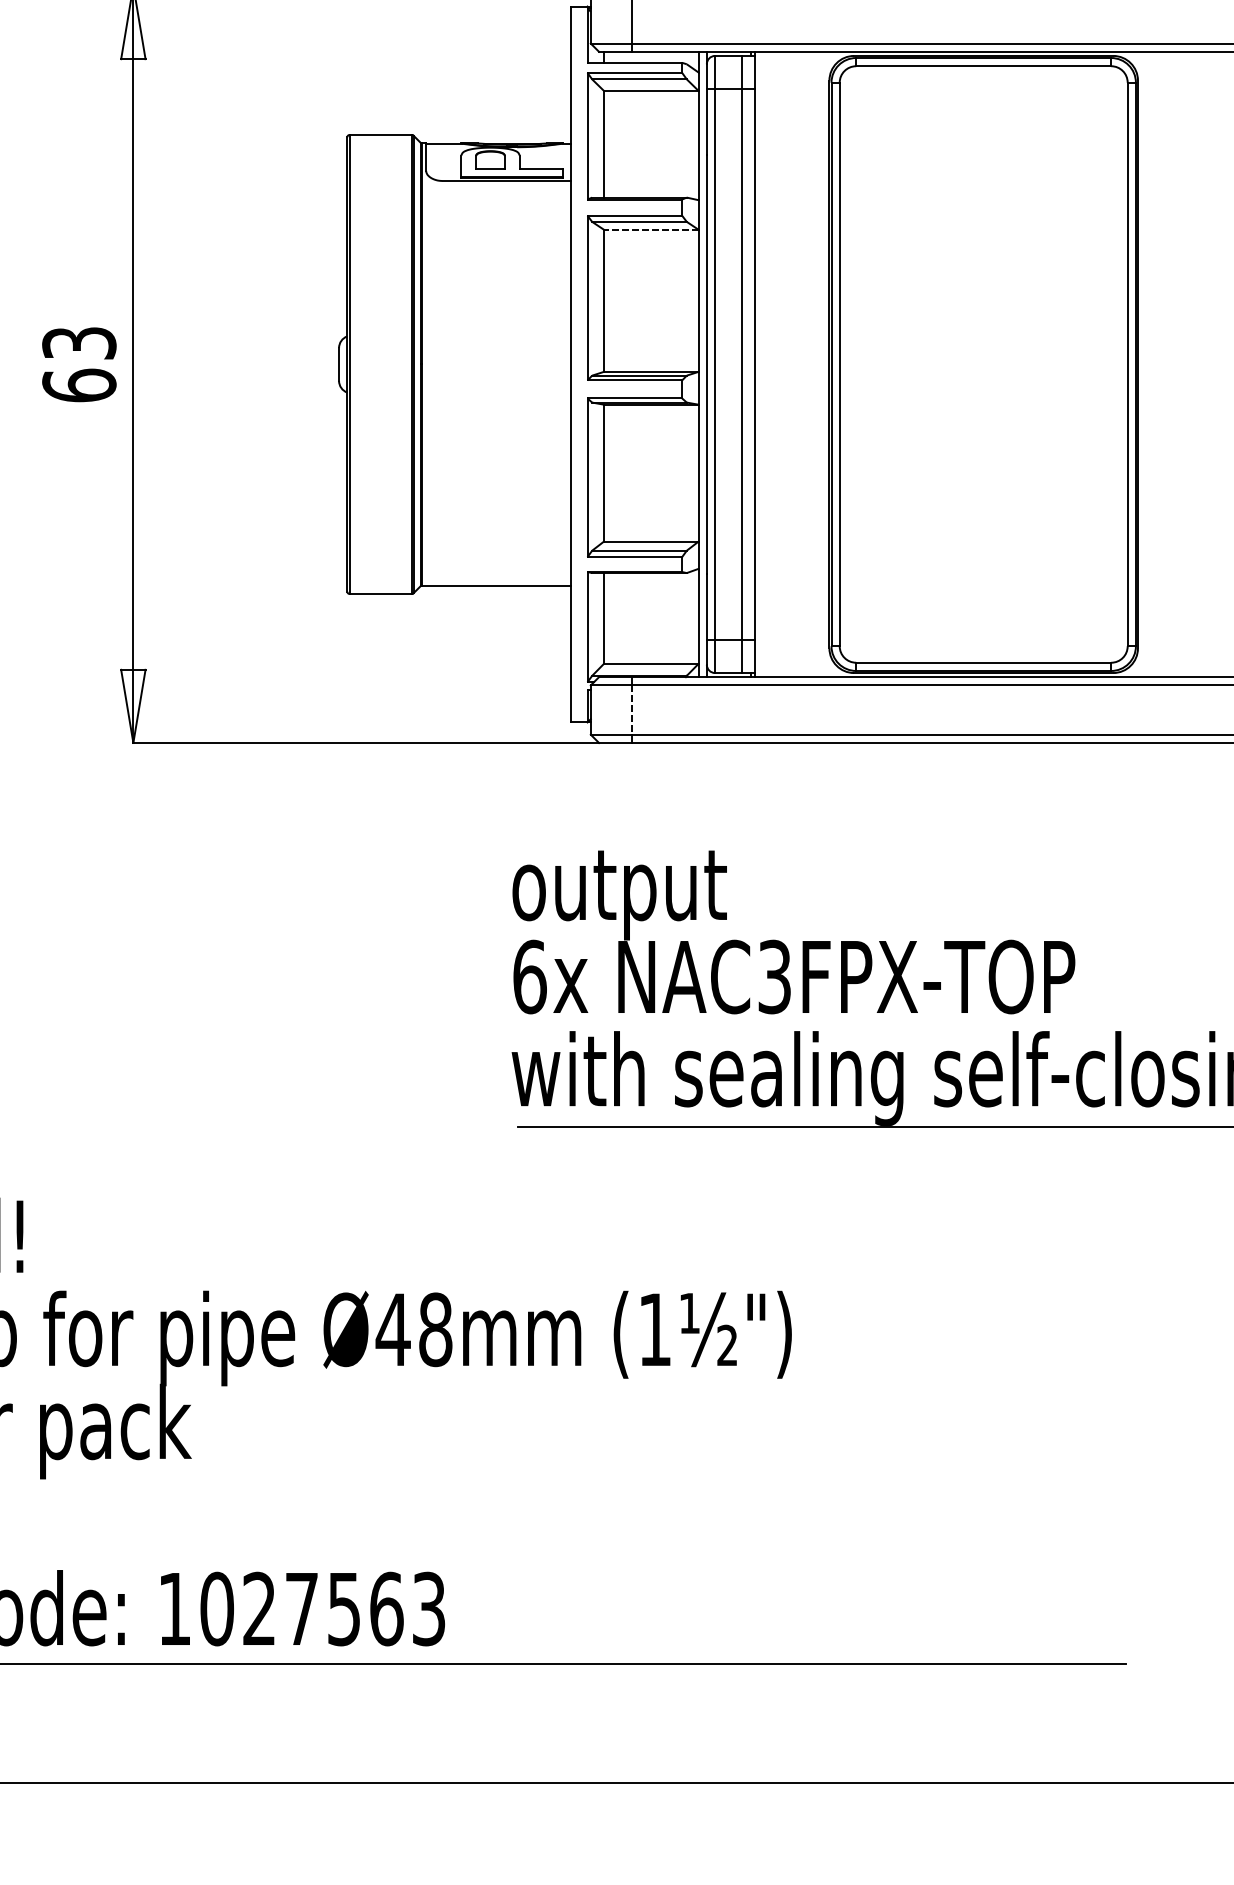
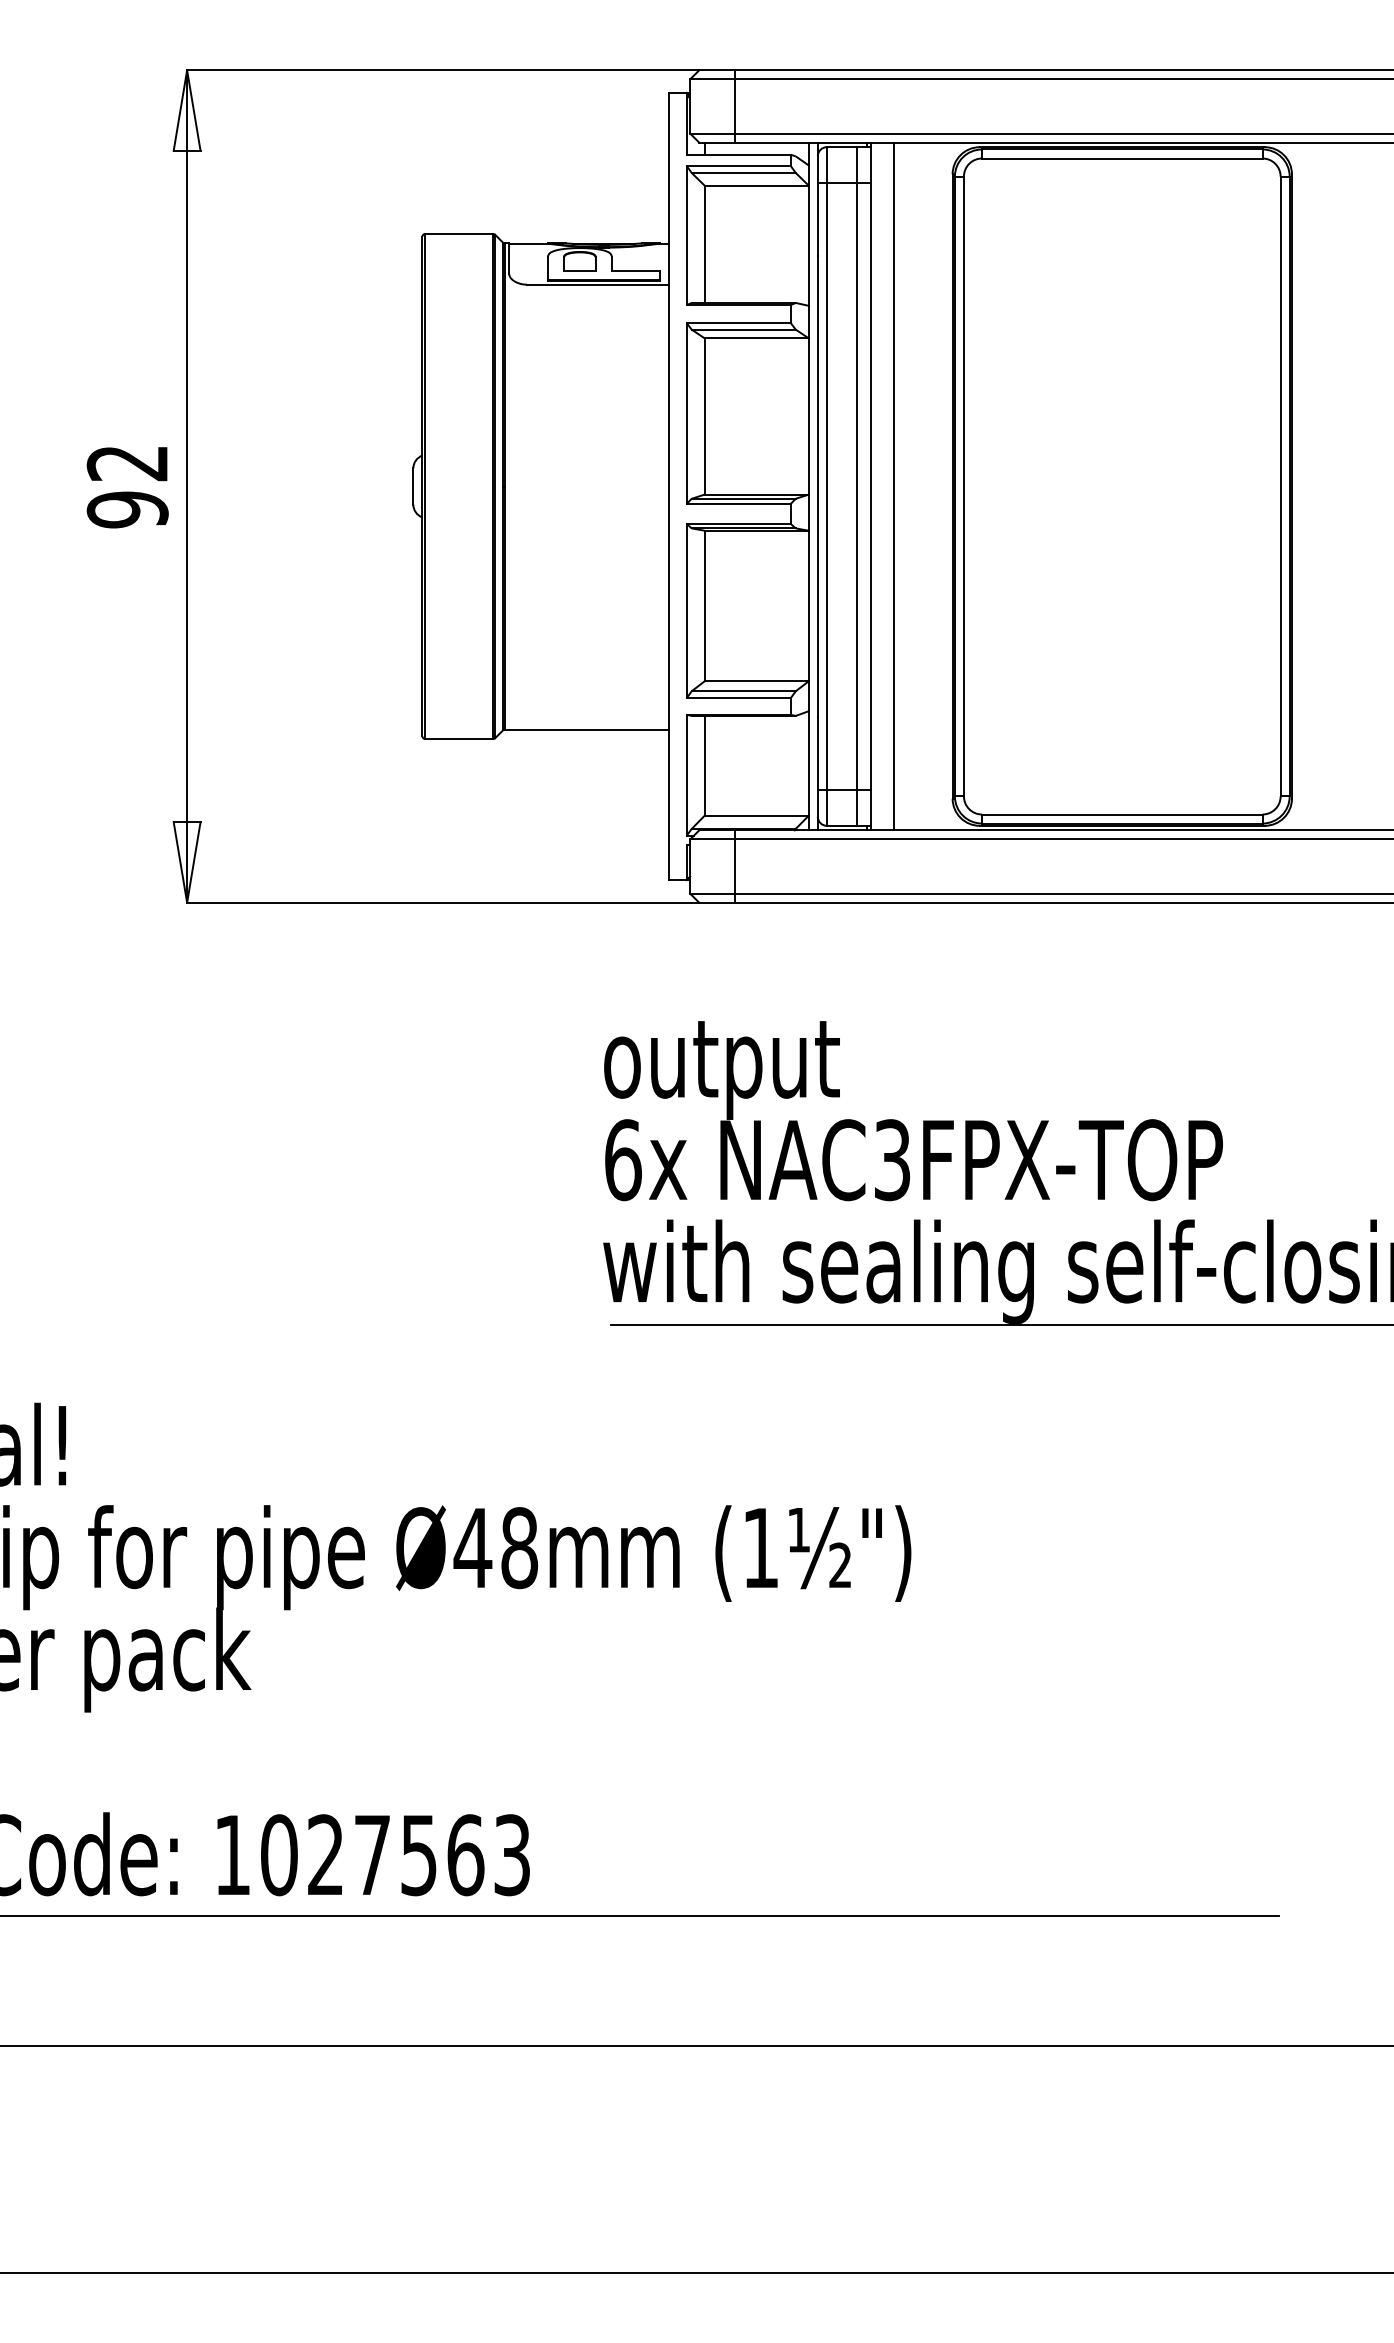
line: (651, 229) -> (756, 338), dashed -> solid
text: (79, 364) -> (127, 486), 63 -> 92
line: (775, 364) -> (893, 486), added
line: (632, 710) -> (735, 867), dashed -> solid

